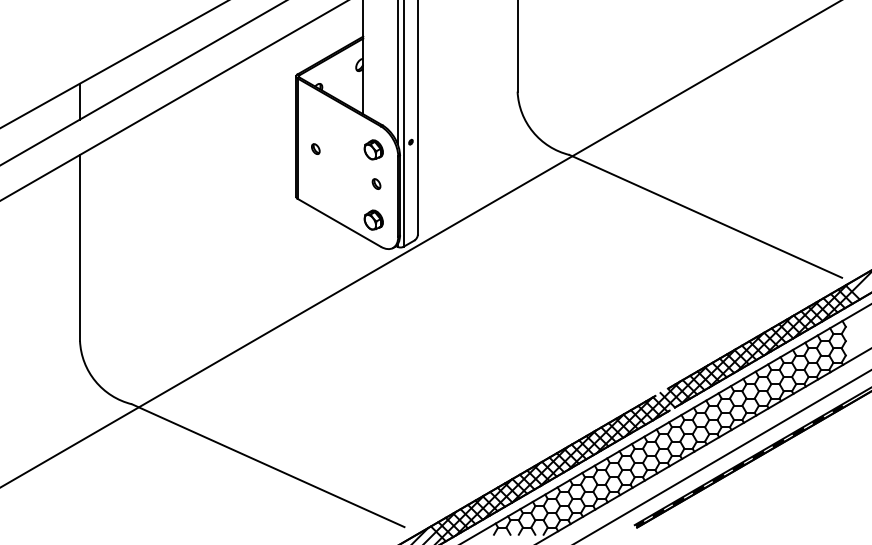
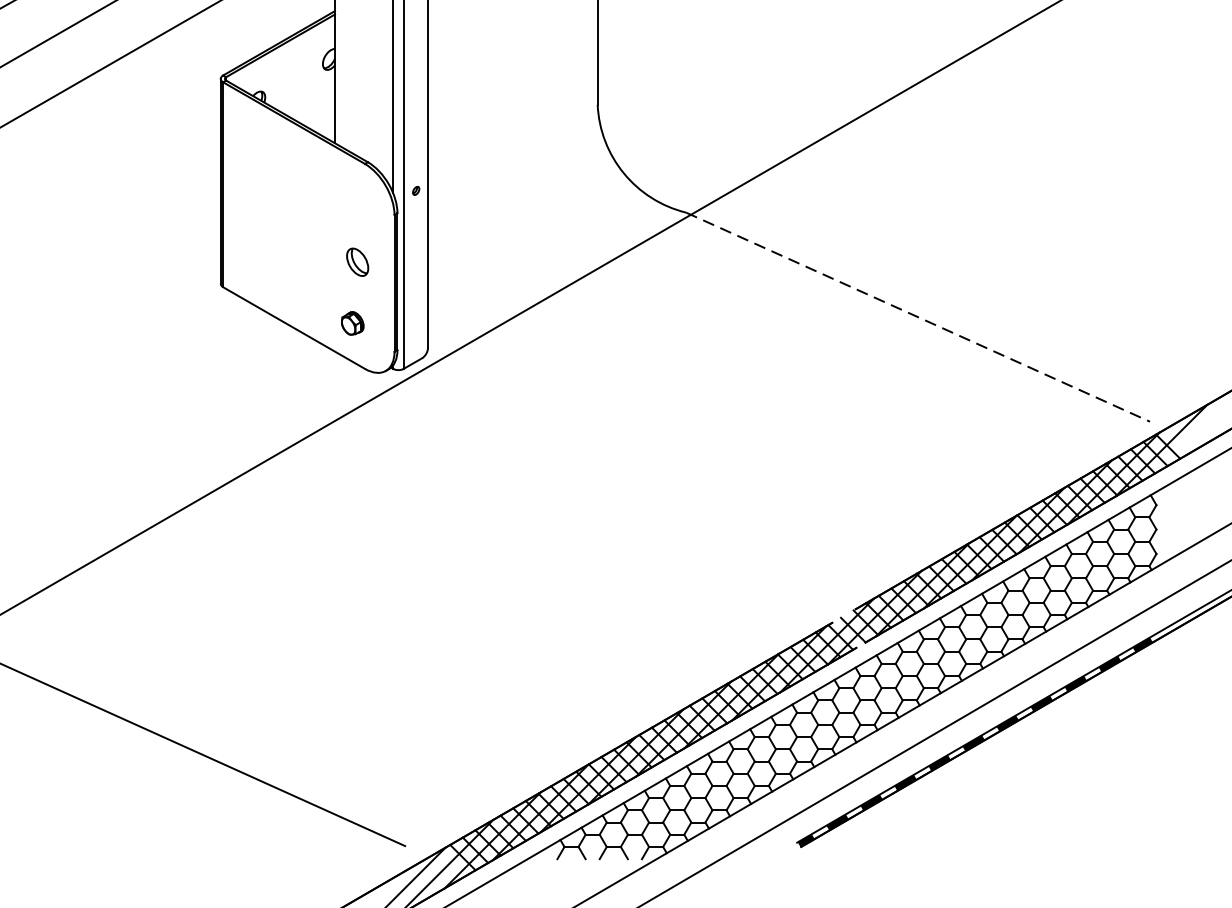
part: (315, 148) -> (253, 201), removed
part: (373, 149) -> (352, 203), removed
part: (376, 183) -> (357, 261), size x1.6
line: (706, 216) -> (919, 317), solid -> dashed
part: (373, 219) -> (352, 322), size x0.7

